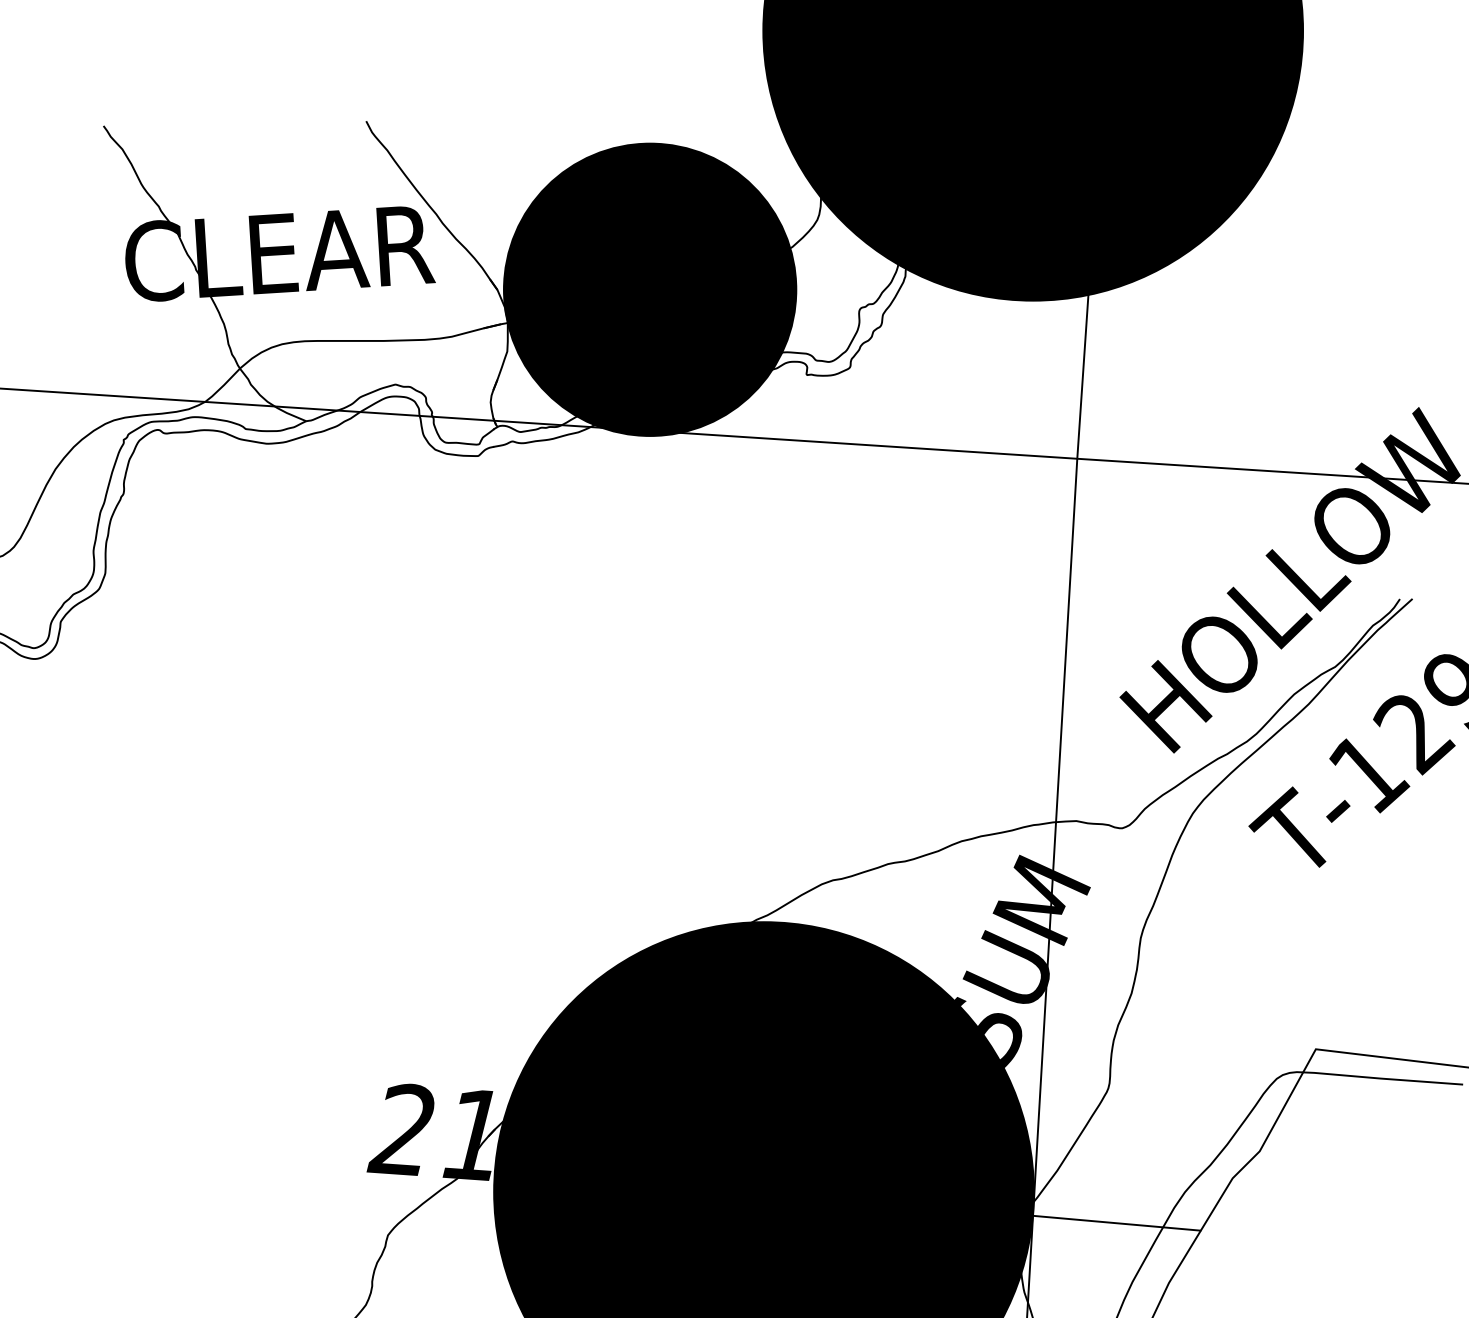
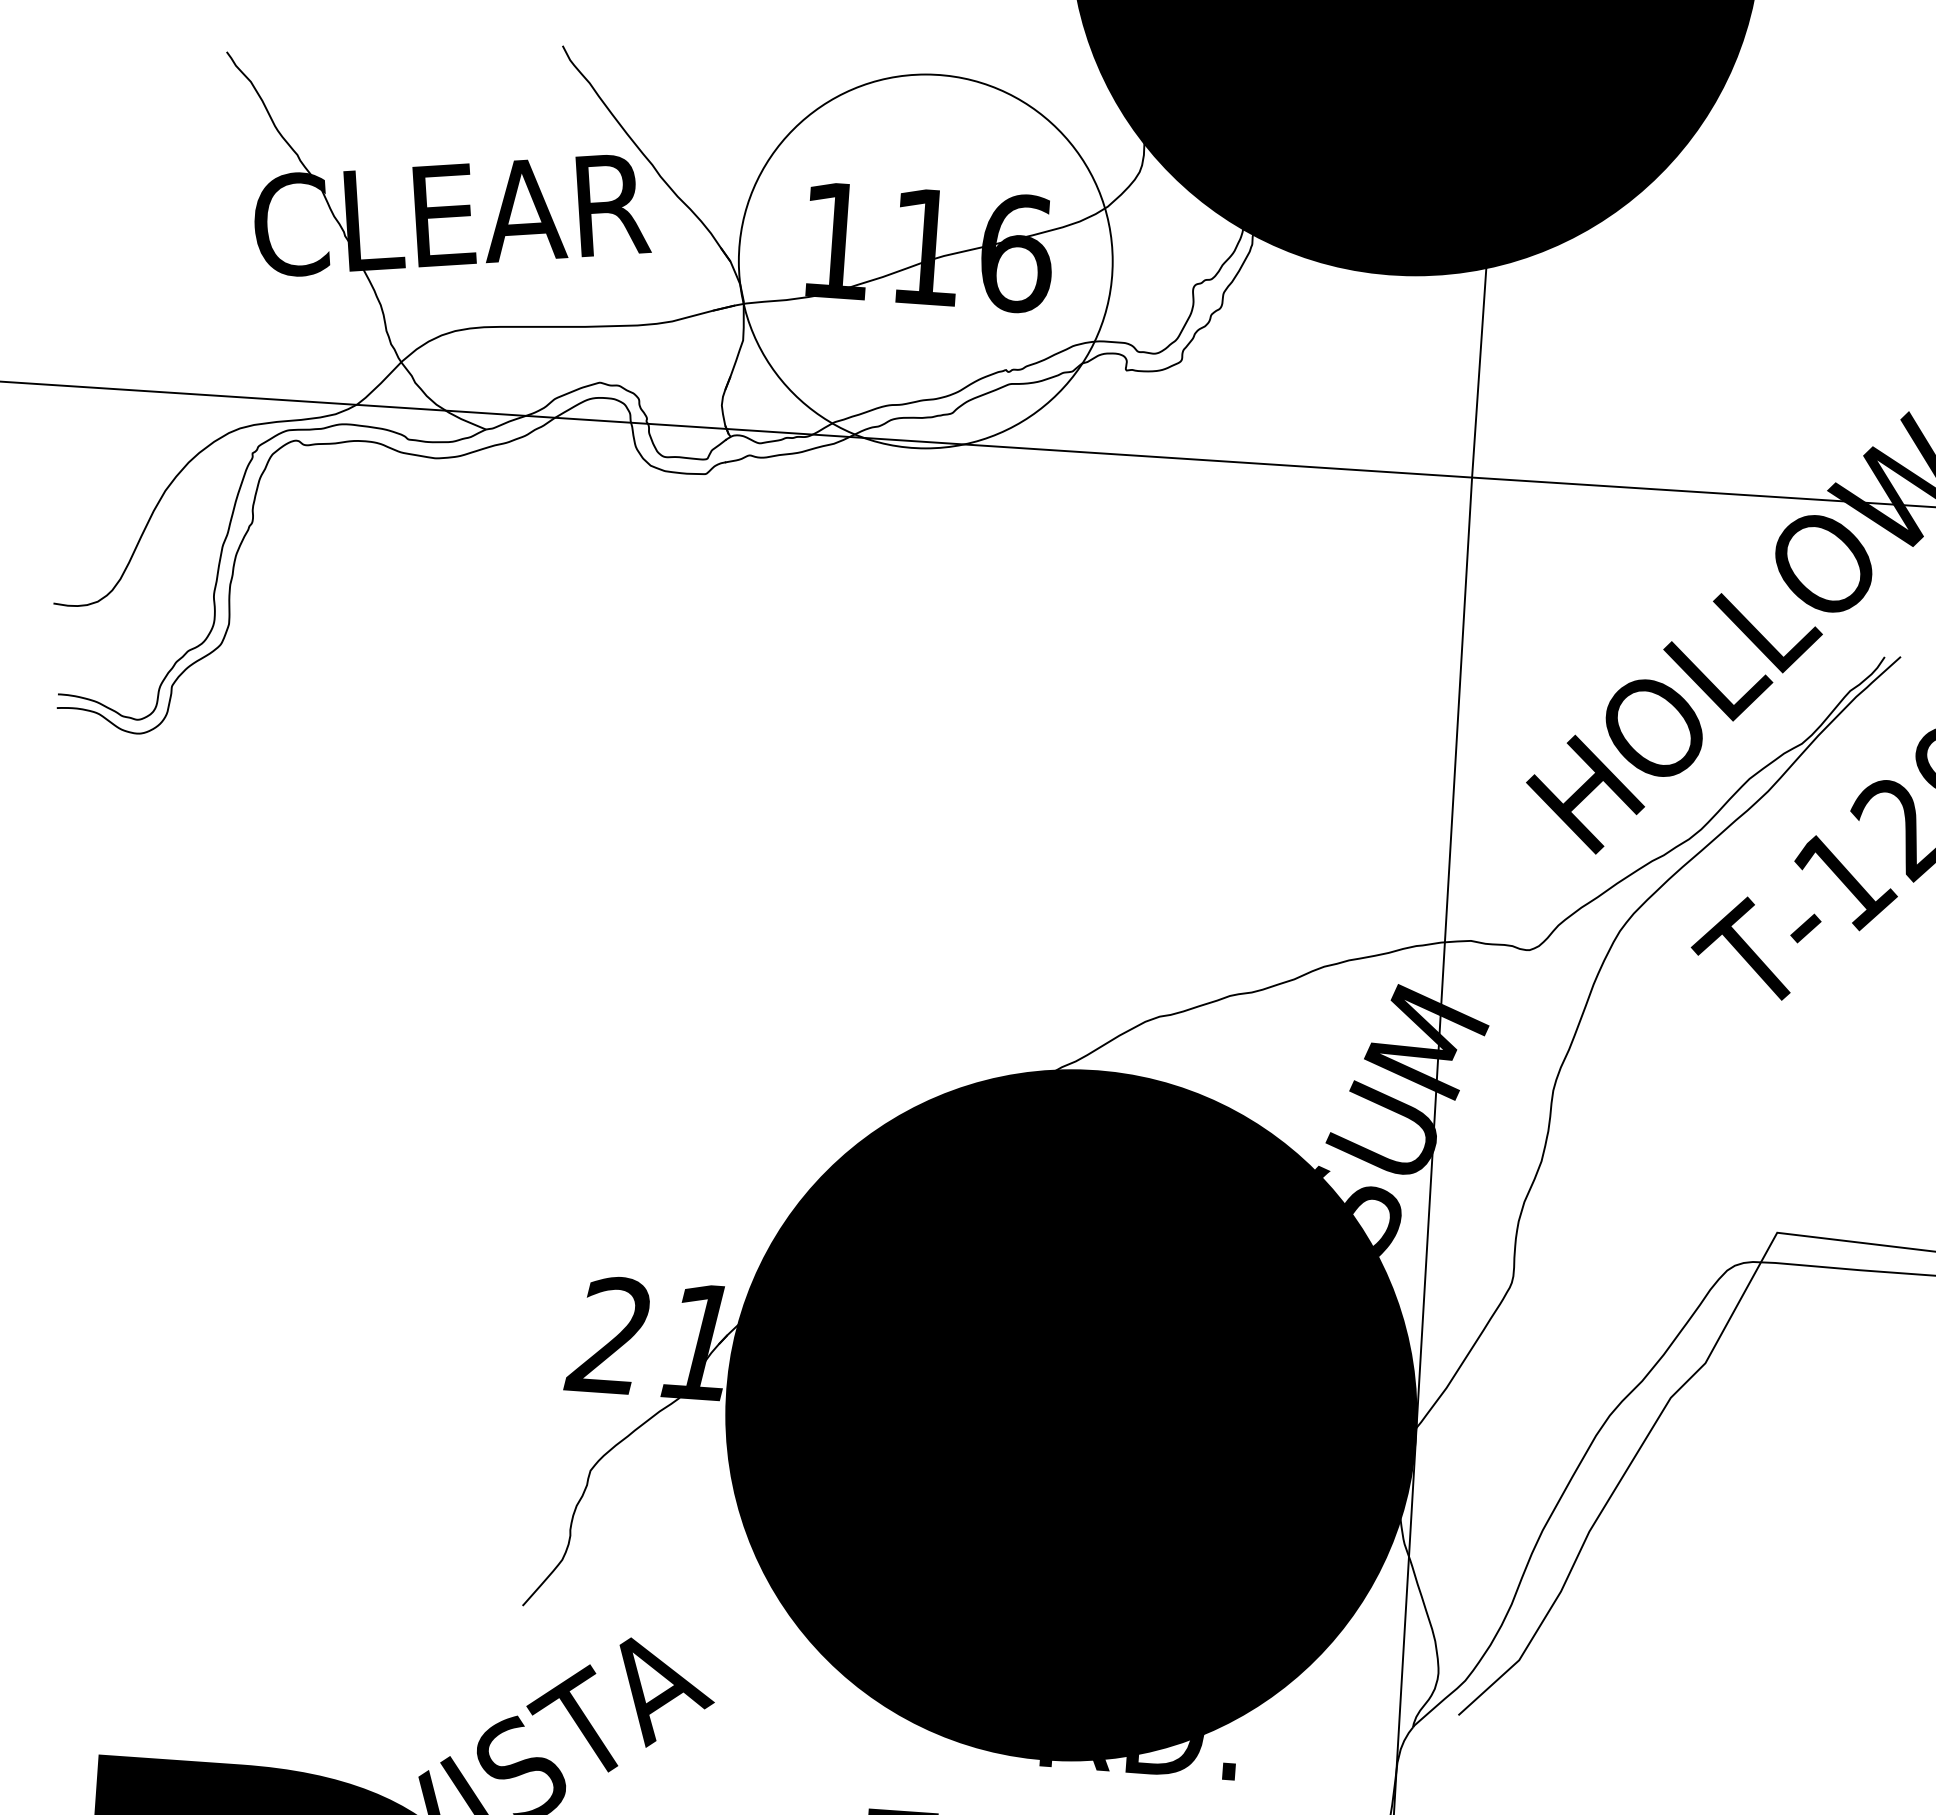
fill: (649, 289) -> (925, 261), removed
line: (1116, 1222) -> (1522, 1454), removed

